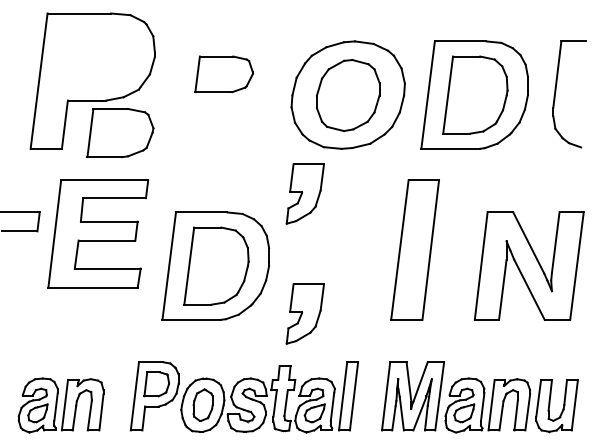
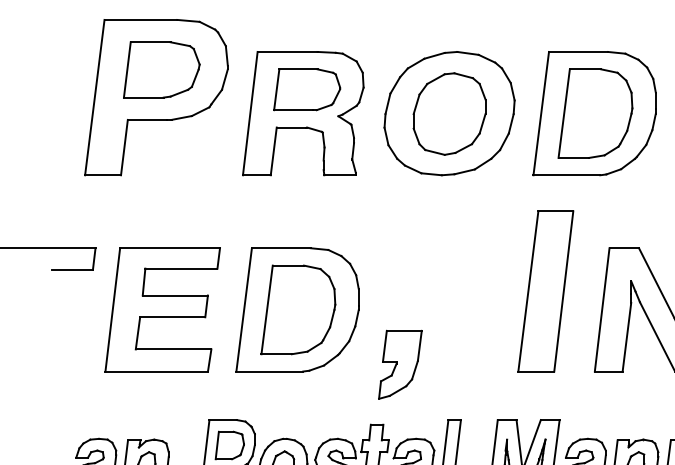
part: (220, 94) -> (302, 112), added
part: (120, 133) -> (161, 70), moved
part: (304, 193) -> (399, 226), removed
part: (98, 233) -> (162, 309), moved
part: (414, 249) -> (545, 290), moved

